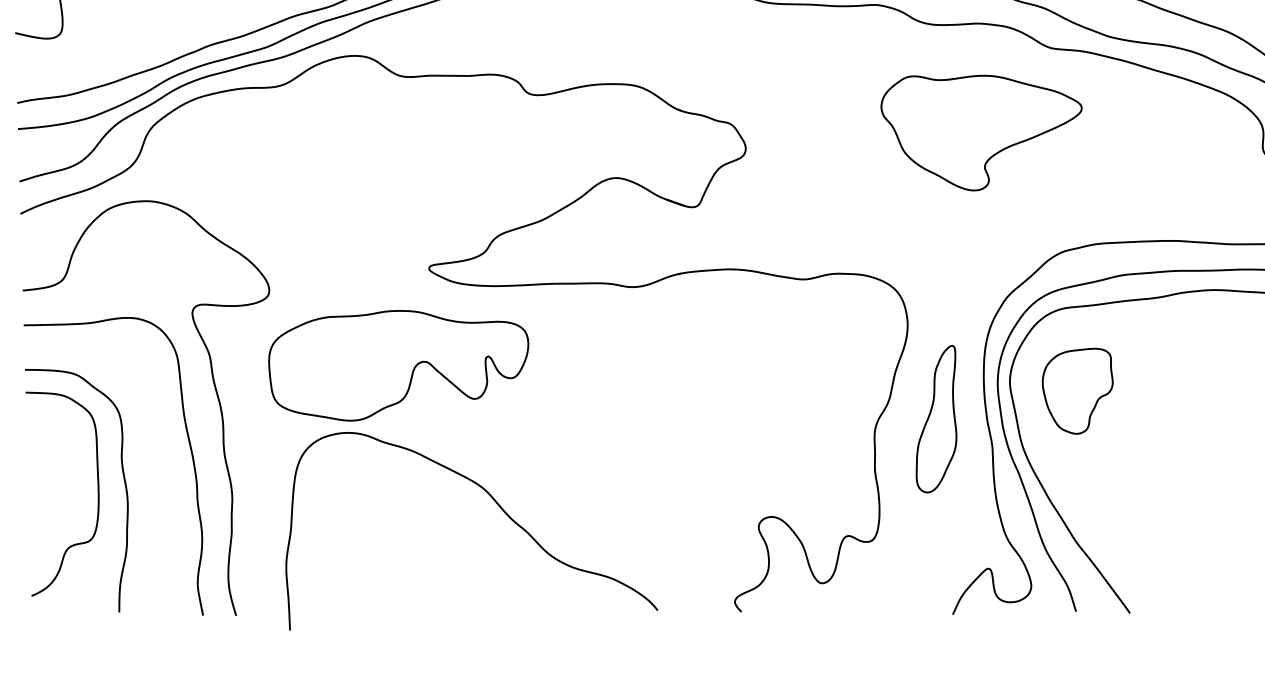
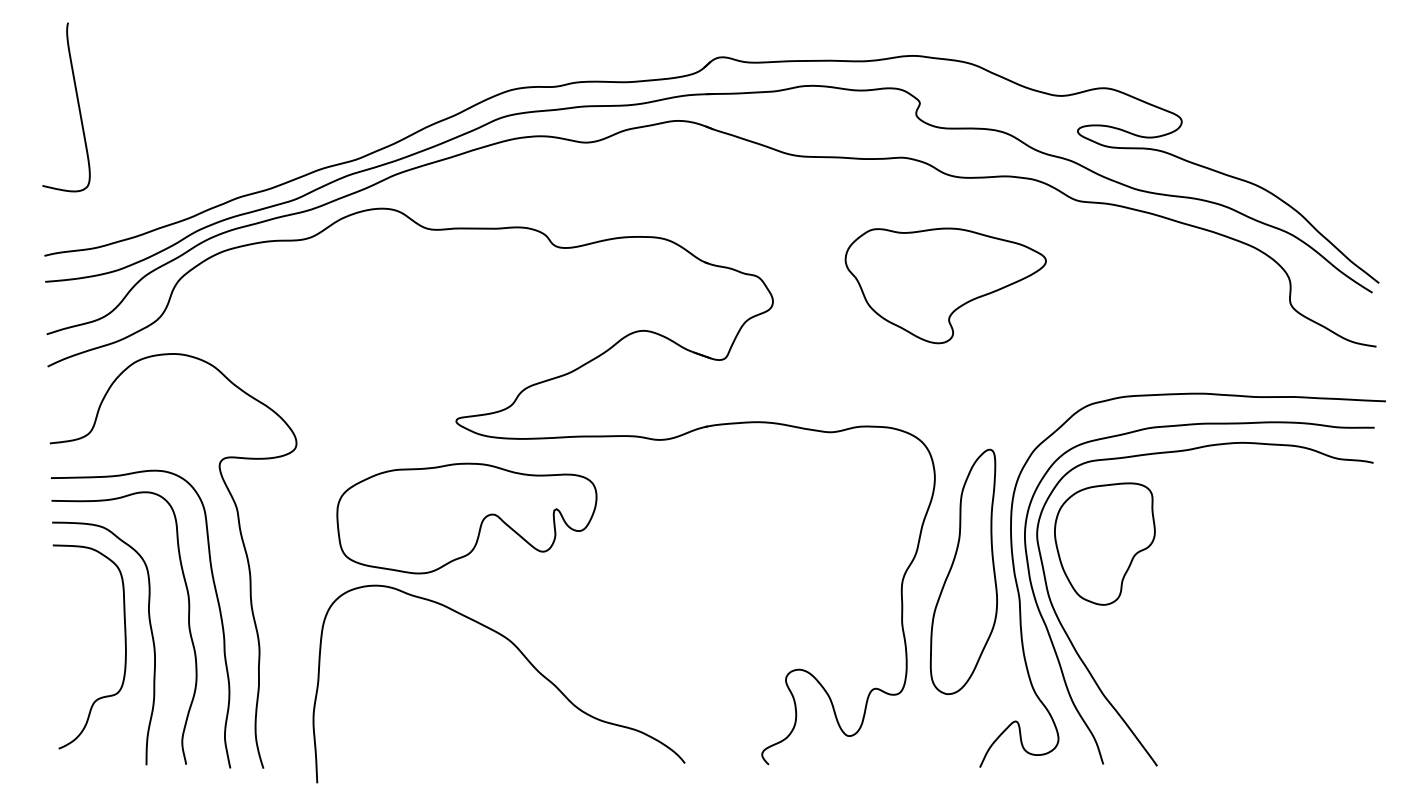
part: (981, 132) -> (945, 285), moved
part: (398, 365) -> (466, 518), moved
part: (1077, 390) -> (1104, 543), size x1.43
part: (936, 418) -> (963, 571), size x1.67
curve: (161, 474) -> (188, 627), added

